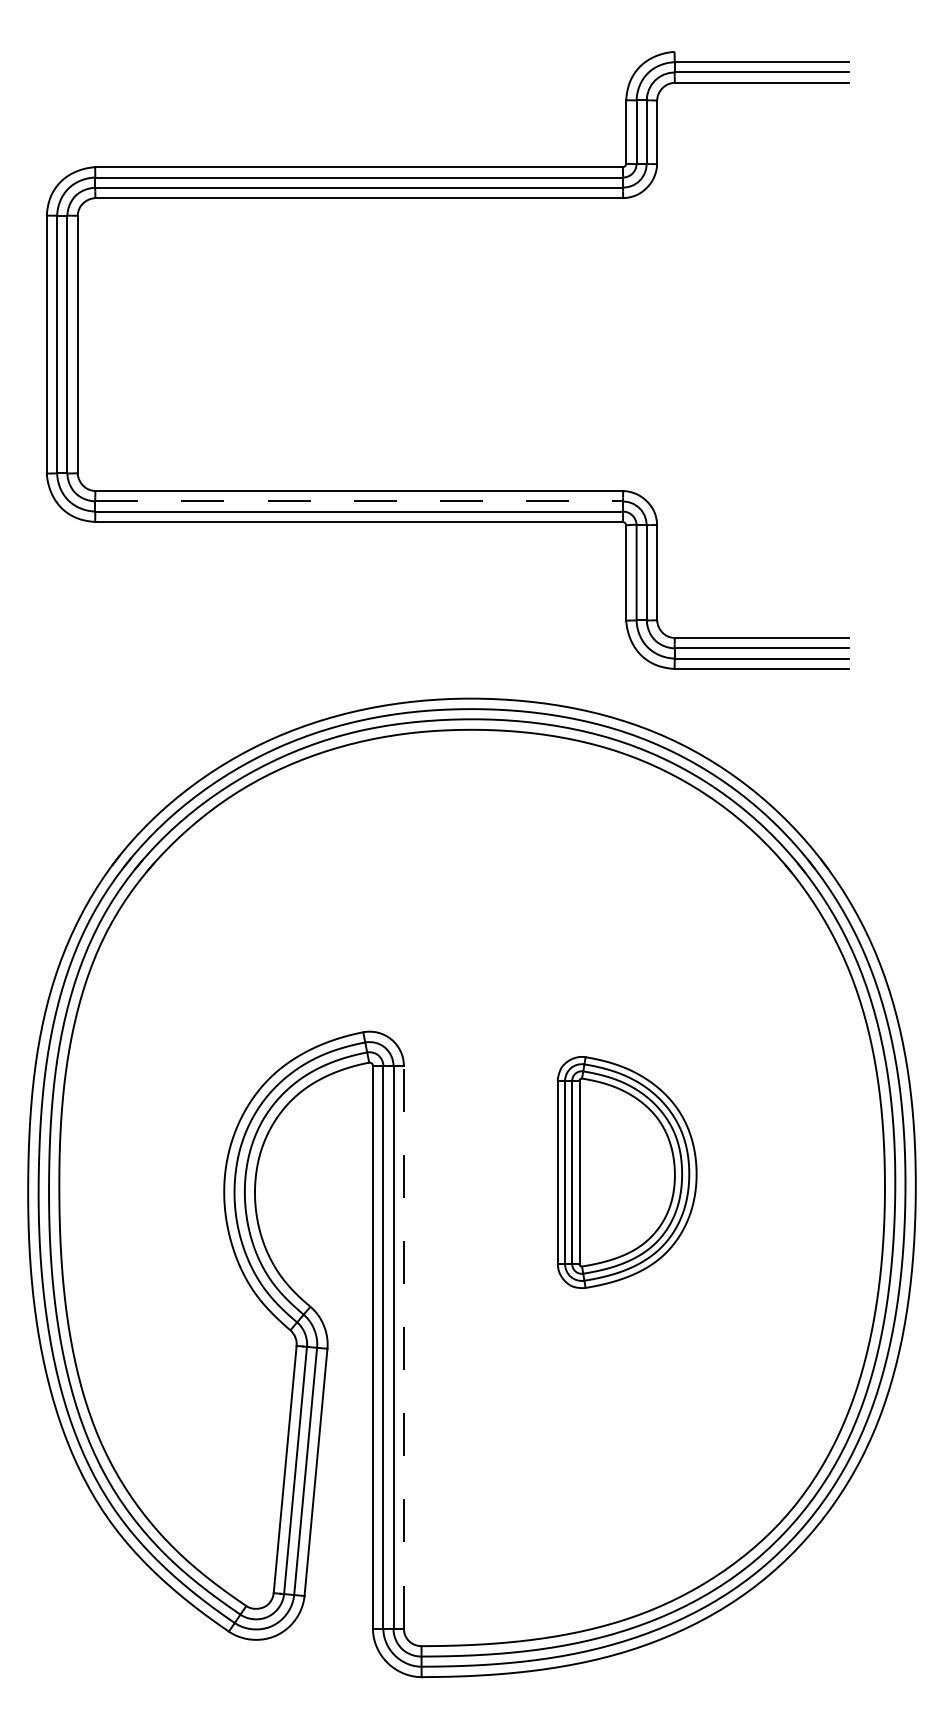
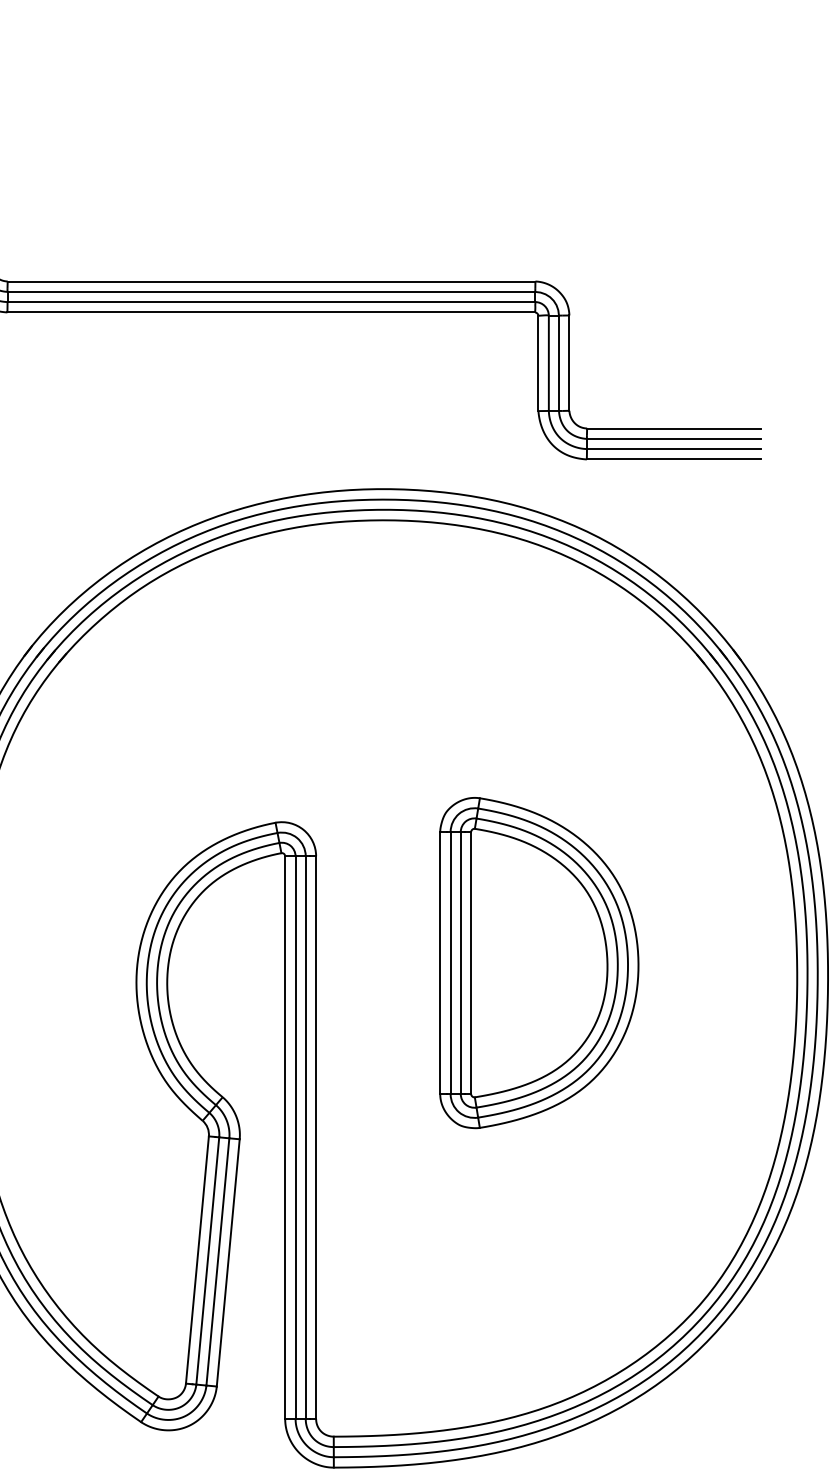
line: (359, 501) -> (271, 292), dashed -> solid
part: (627, 1172) -> (539, 963), size x1.43
line: (403, 1346) -> (315, 1137), dashed -> solid

